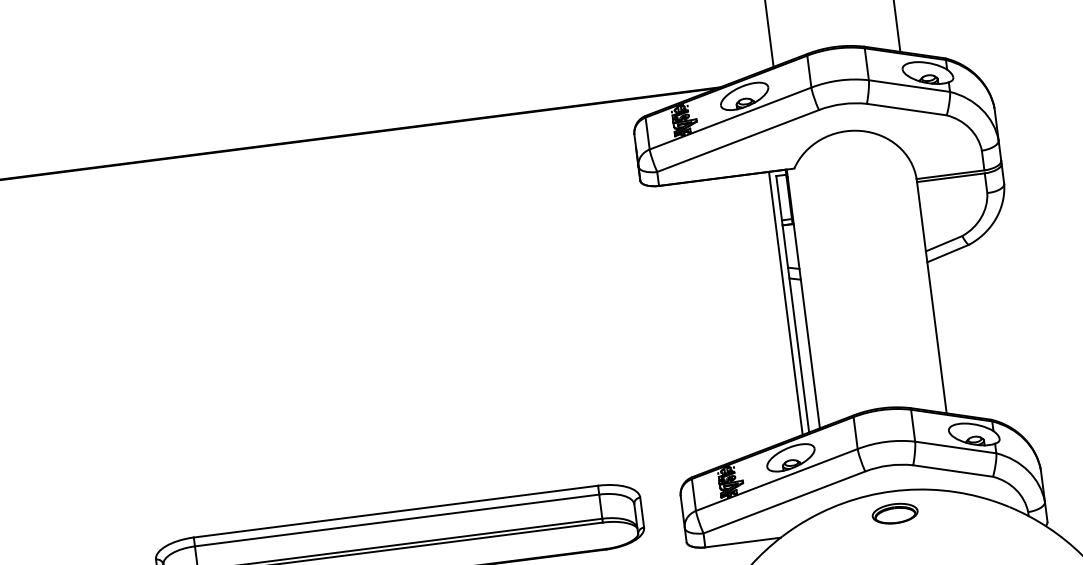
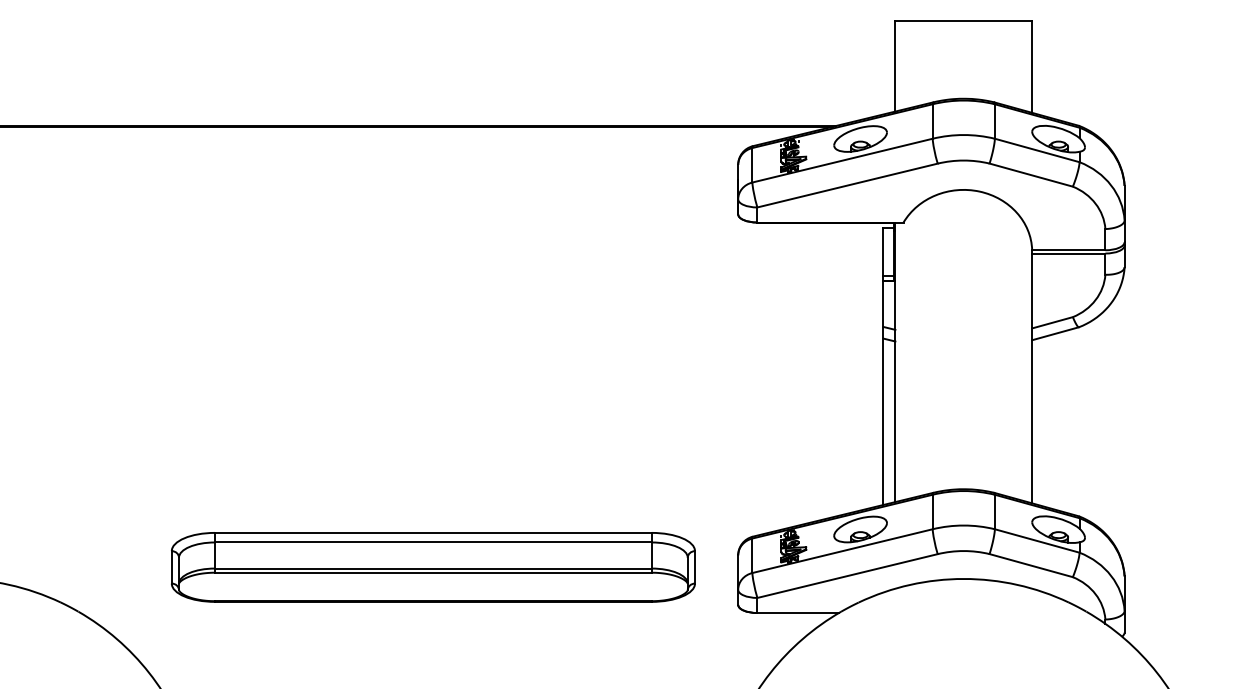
line: (786, 303) -> (876, 364), removed
part: (894, 514) -> (963, 603), removed

